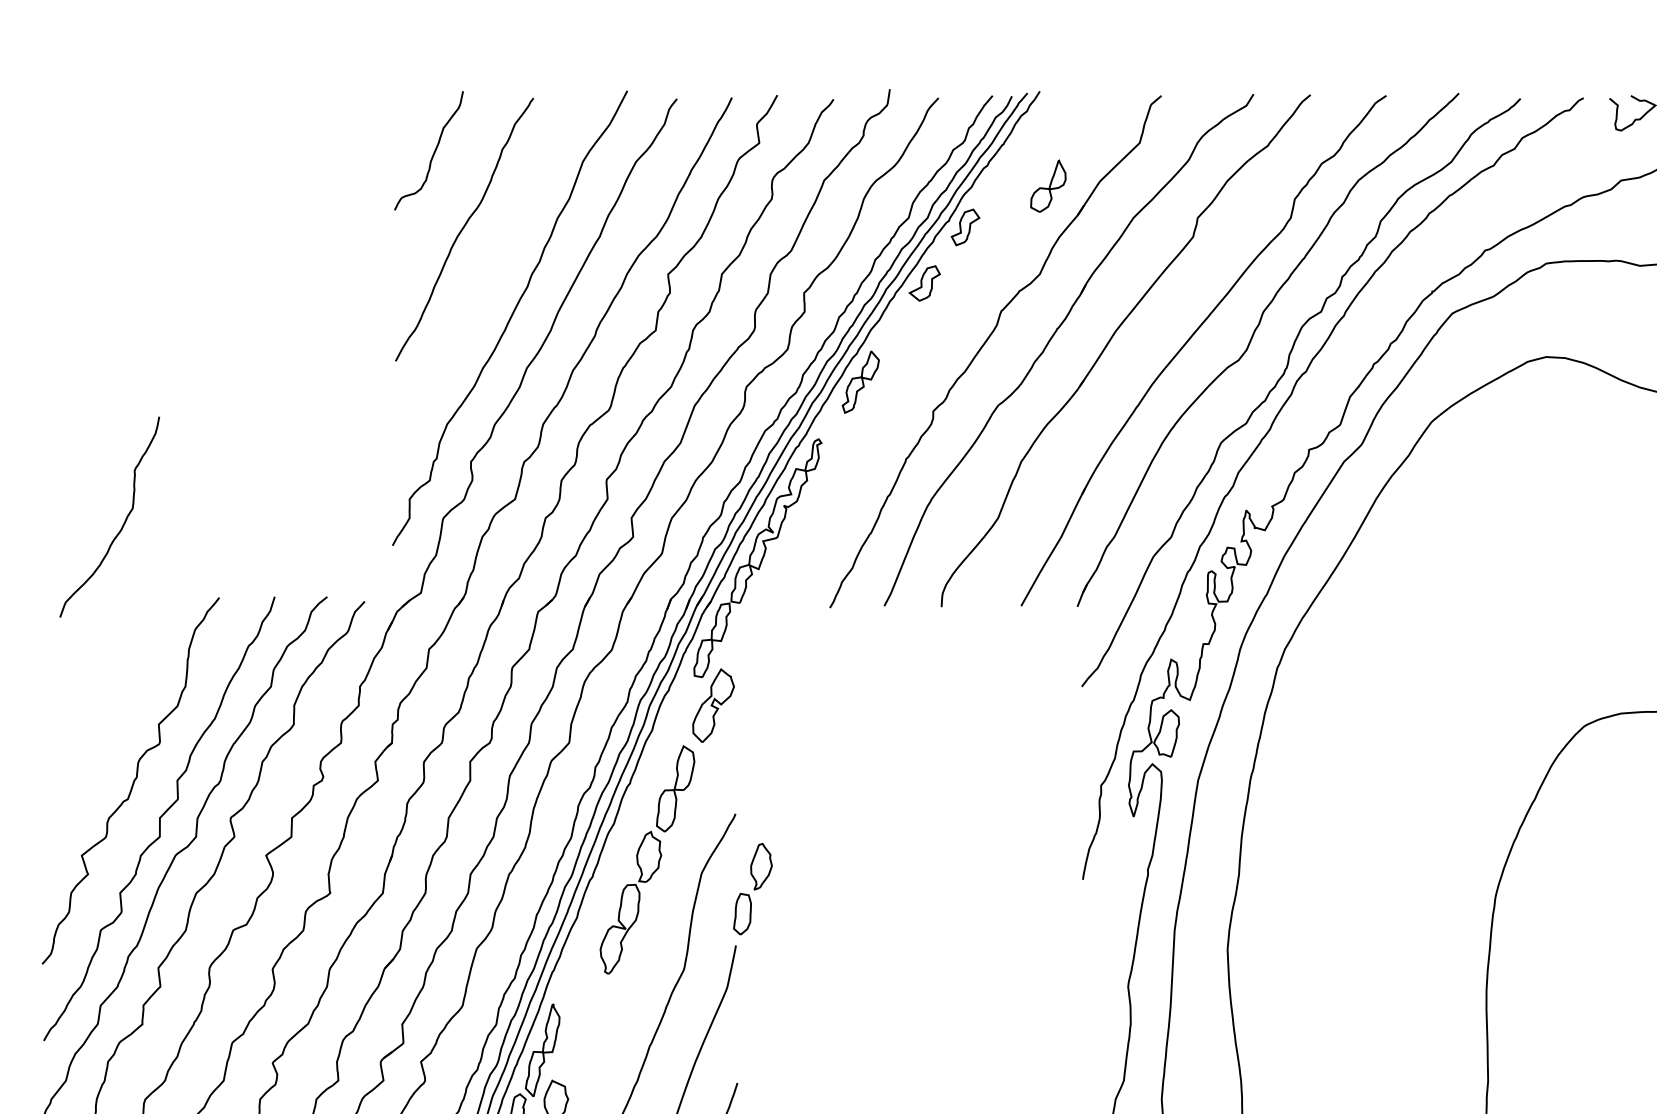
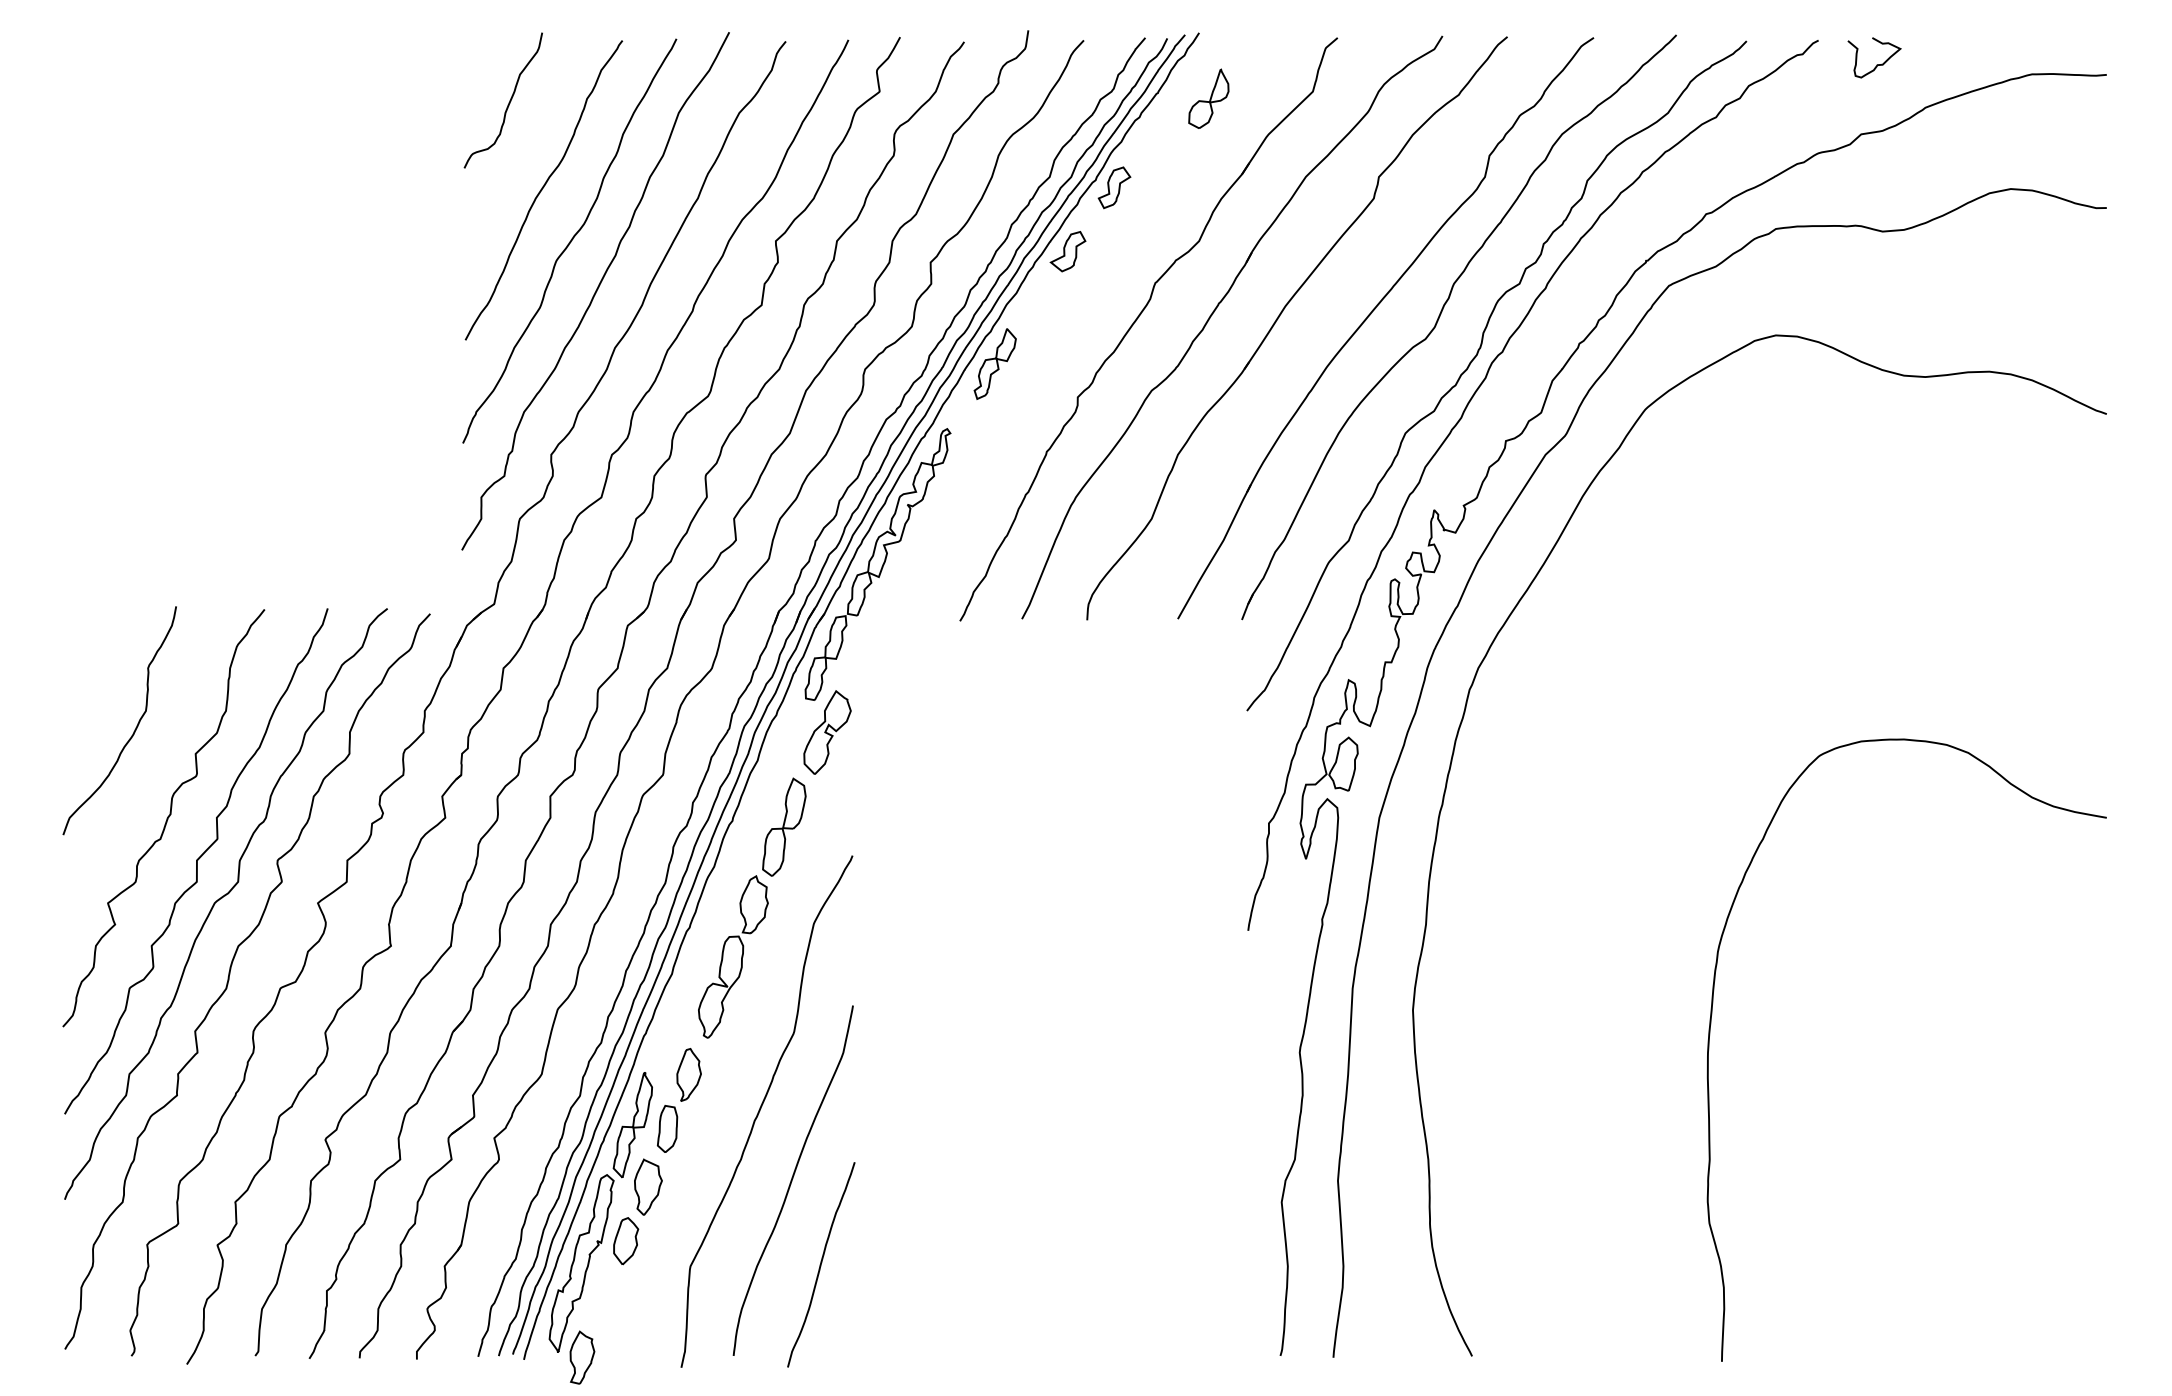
part: (1048, 185) -> (1208, 98), moved
curve: (487, 273) -> (570, 240), added
curve: (123, 523) -> (135, 727), moved
part: (752, 889) -> (678, 1100), moved

